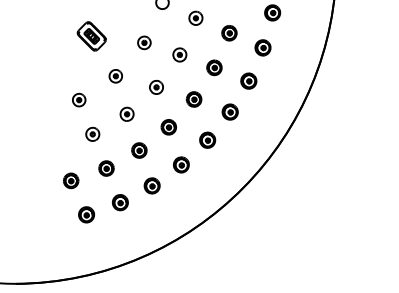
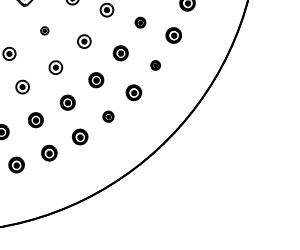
part: (214, 67) -> (140, 22), size x0.7
part: (115, 76) -> (44, 31), size x0.6
part: (229, 111) -> (155, 64), size x0.6
part: (181, 164) -> (108, 116), size x0.7

